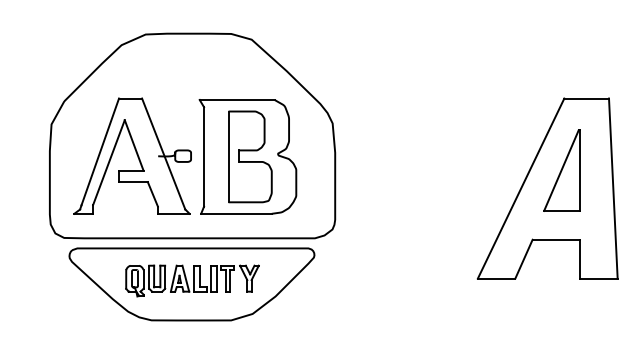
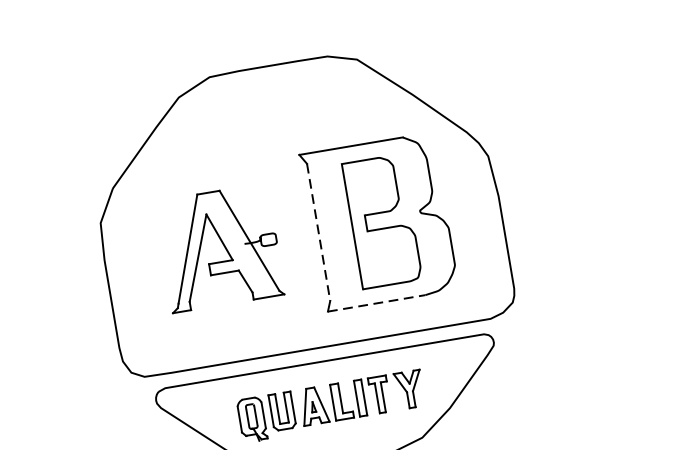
part: (132, 155) -> (219, 247), size x0.7
line: (204, 156) -> (319, 231), solid -> dashed
line: (236, 213) -> (376, 302), solid -> dashed

